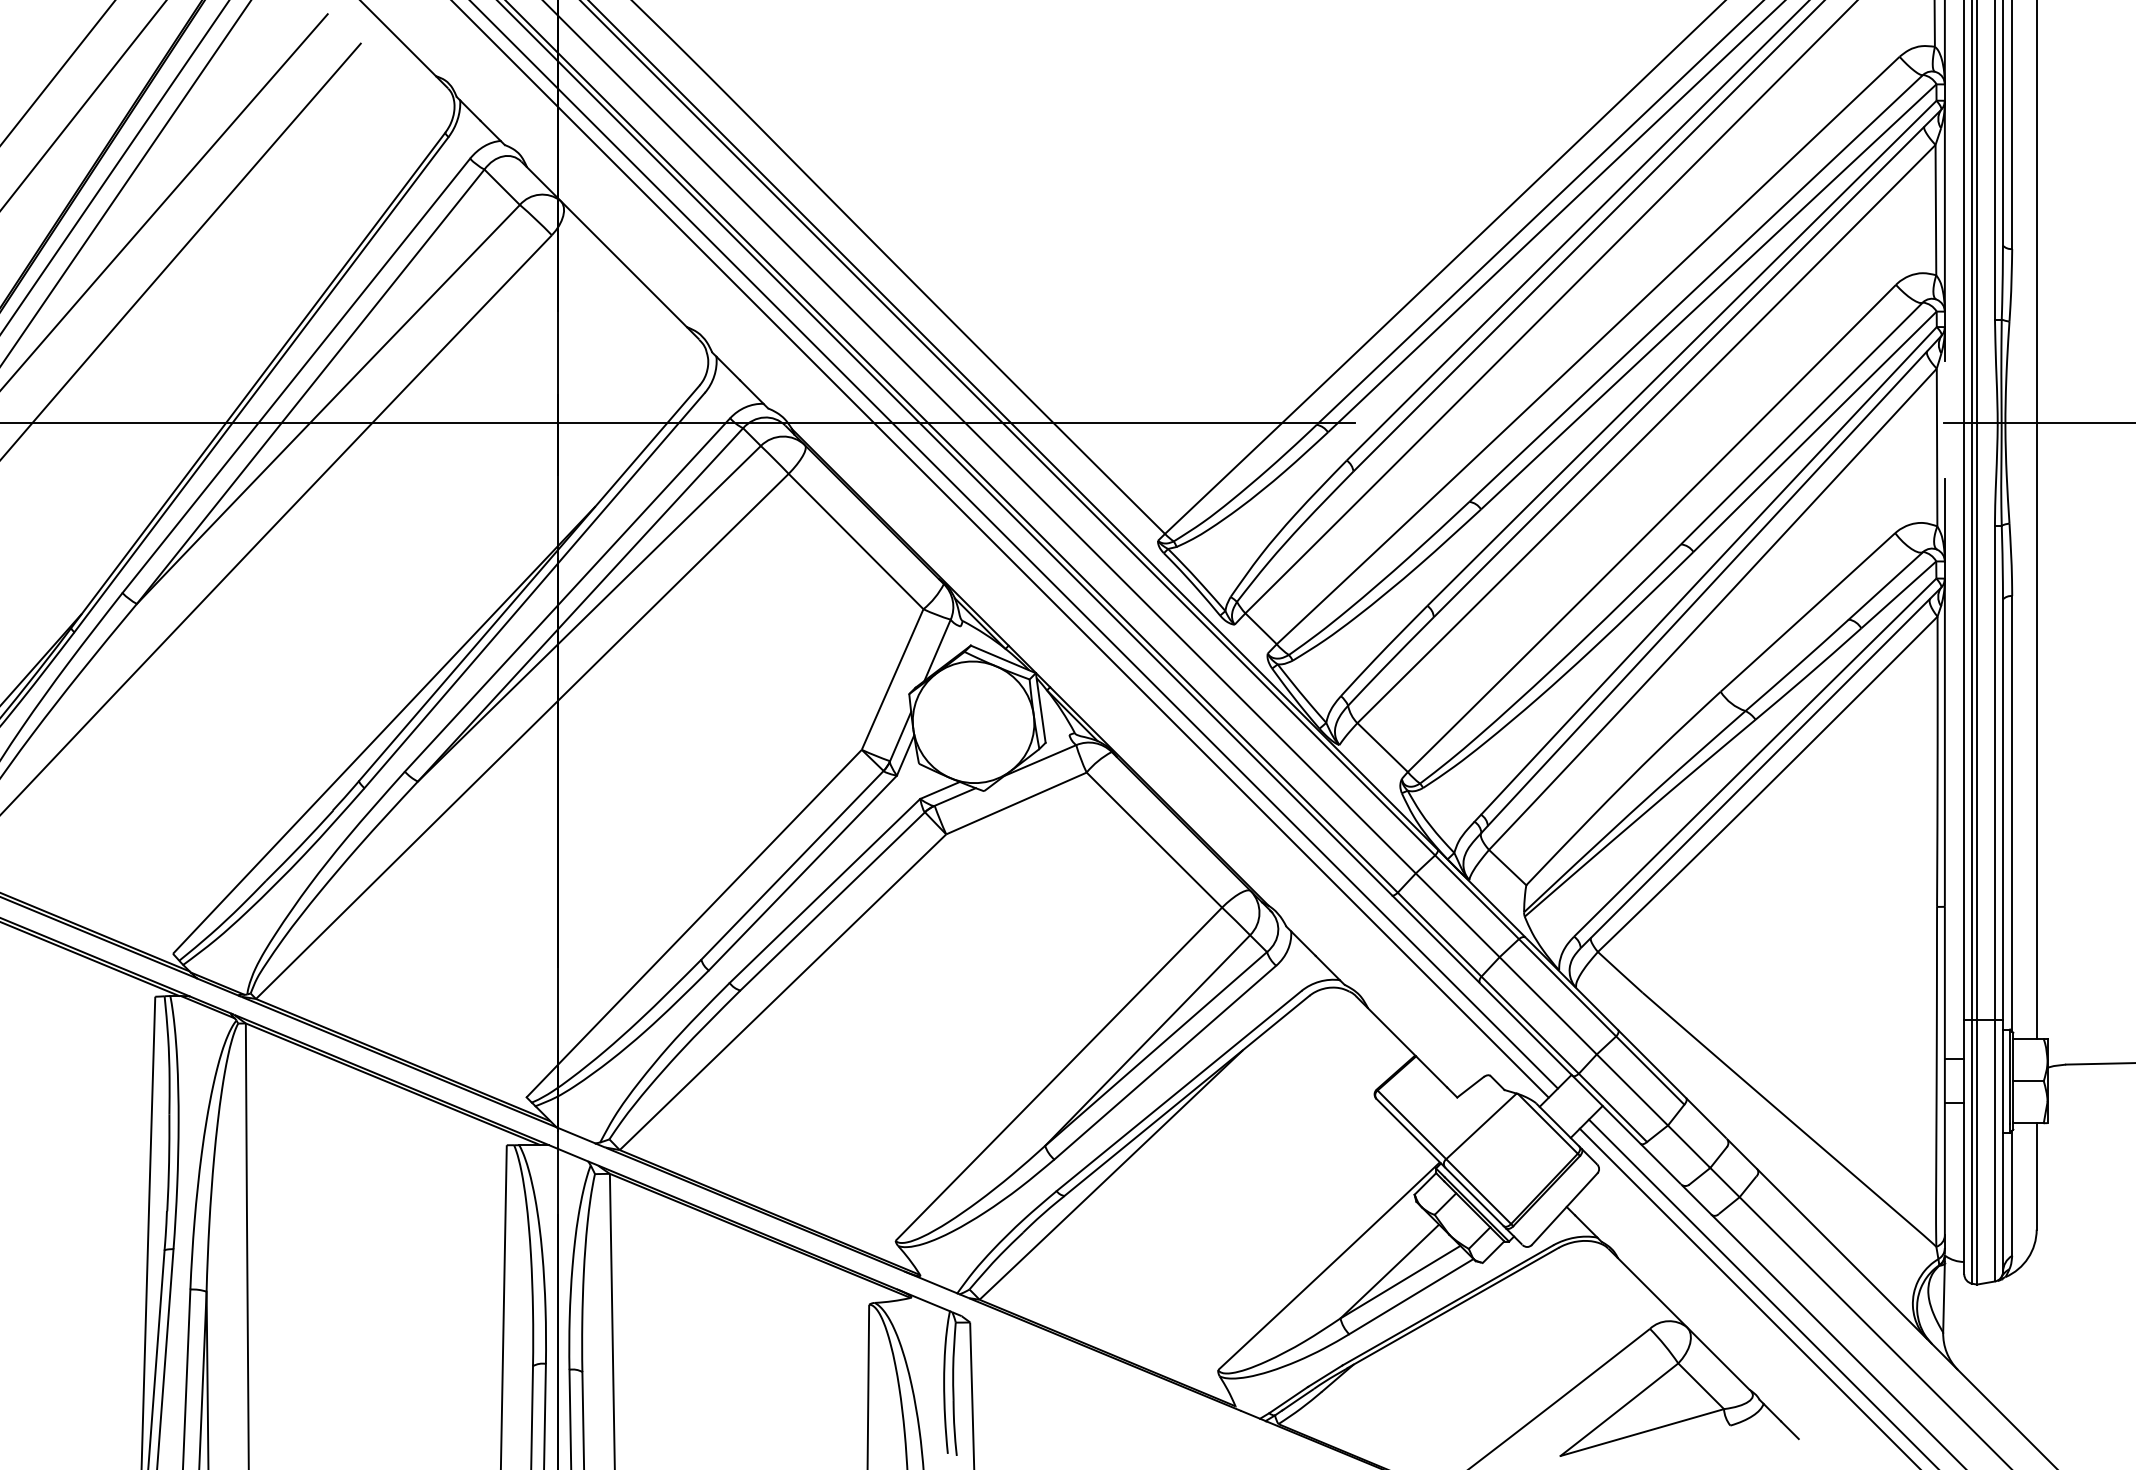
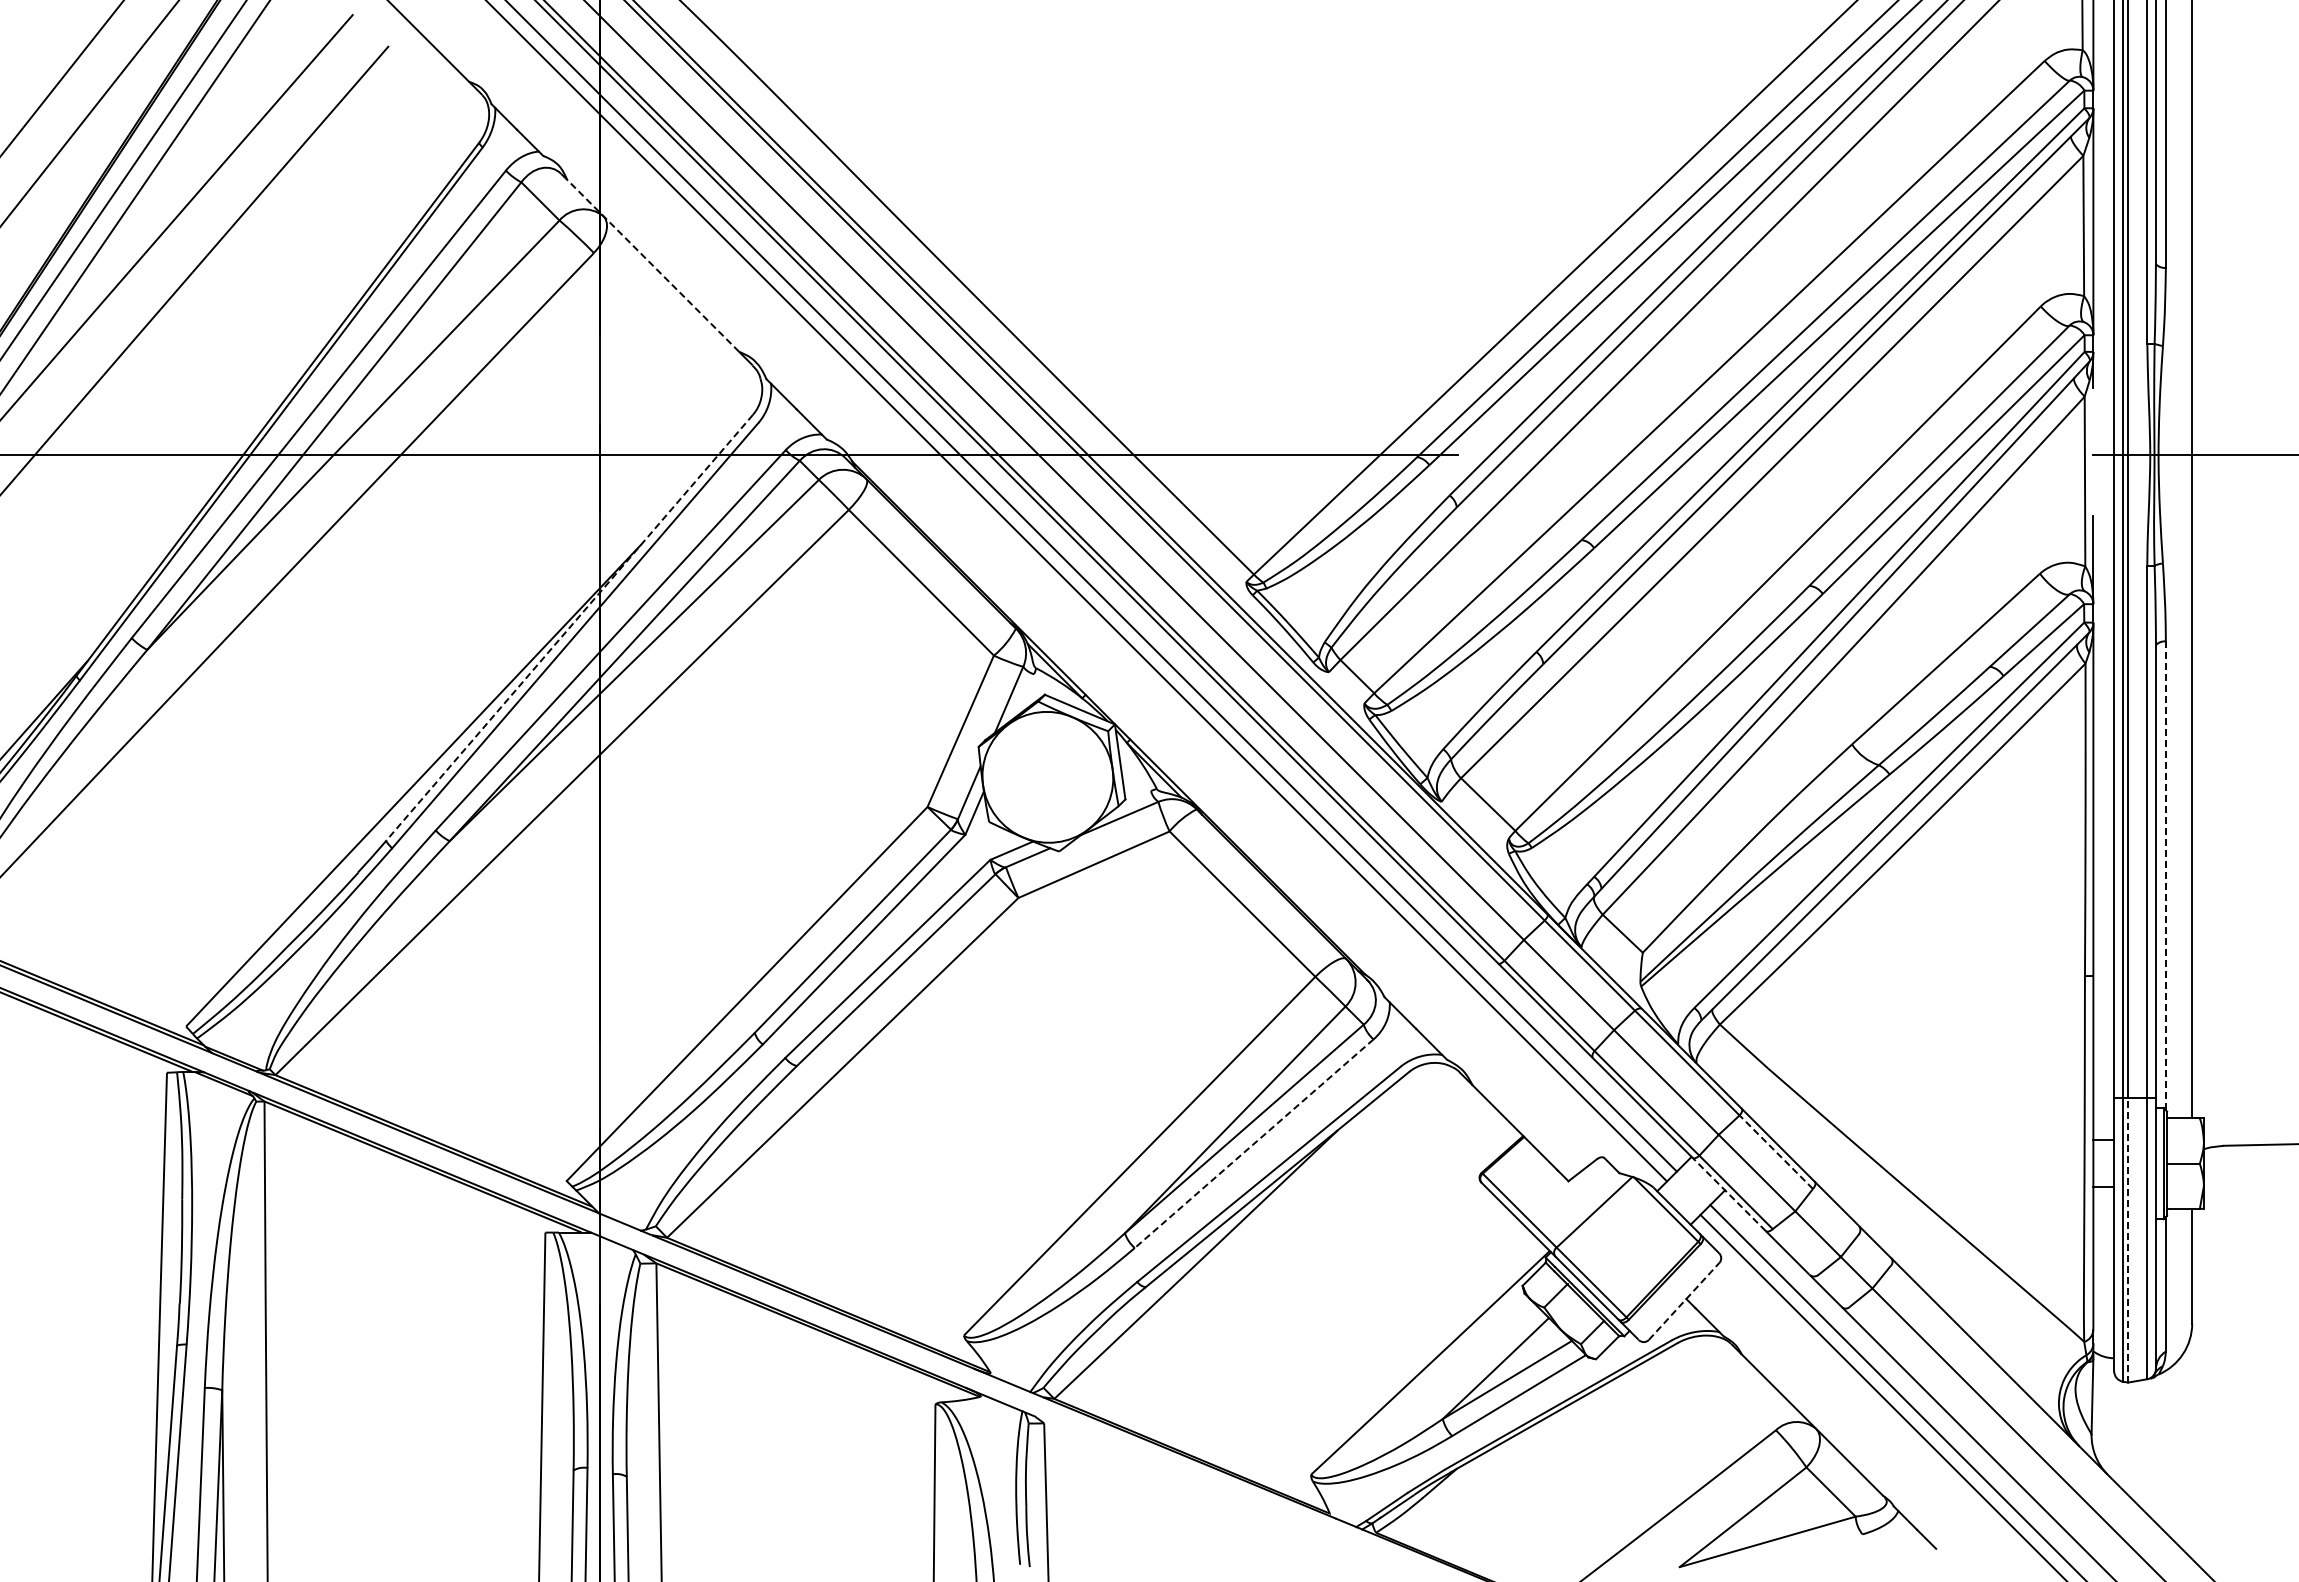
line: (607, 246) -> (653, 265), solid -> dashed
line: (529, 583) -> (569, 627), solid -> dashed
line: (2011, 814) -> (2165, 876), solid -> dashed
line: (1165, 1062) -> (1254, 1143), solid -> dashed
line: (1650, 1070) -> (1776, 1152), solid -> dashed
line: (1606, 1109) -> (1729, 1194), solid -> dashed
line: (1977, 1151) -> (2128, 1239), solid -> dashed
line: (1565, 1209) -> (1684, 1301), solid -> dashed

